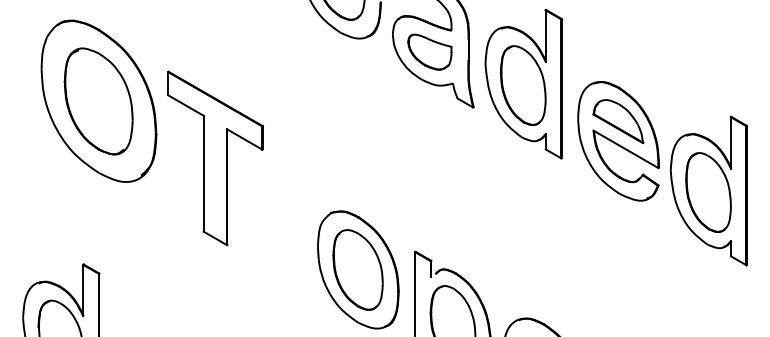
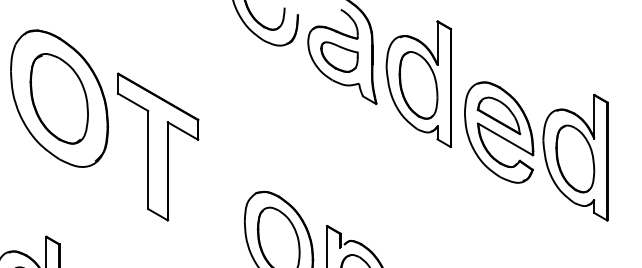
part: (708, 190) -> (575, 157), moved

